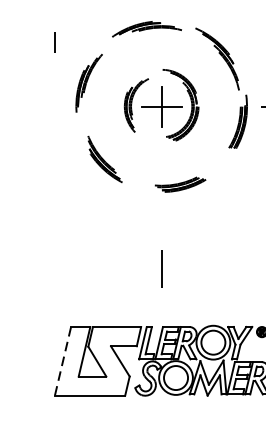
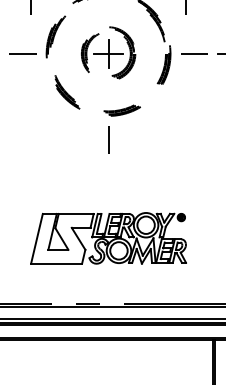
line: (43, 107) -> (22, 54), added
line: (161, 268) -> (108, 139), moved
line: (62, 360) -> (36, 238), dashed -> solid

